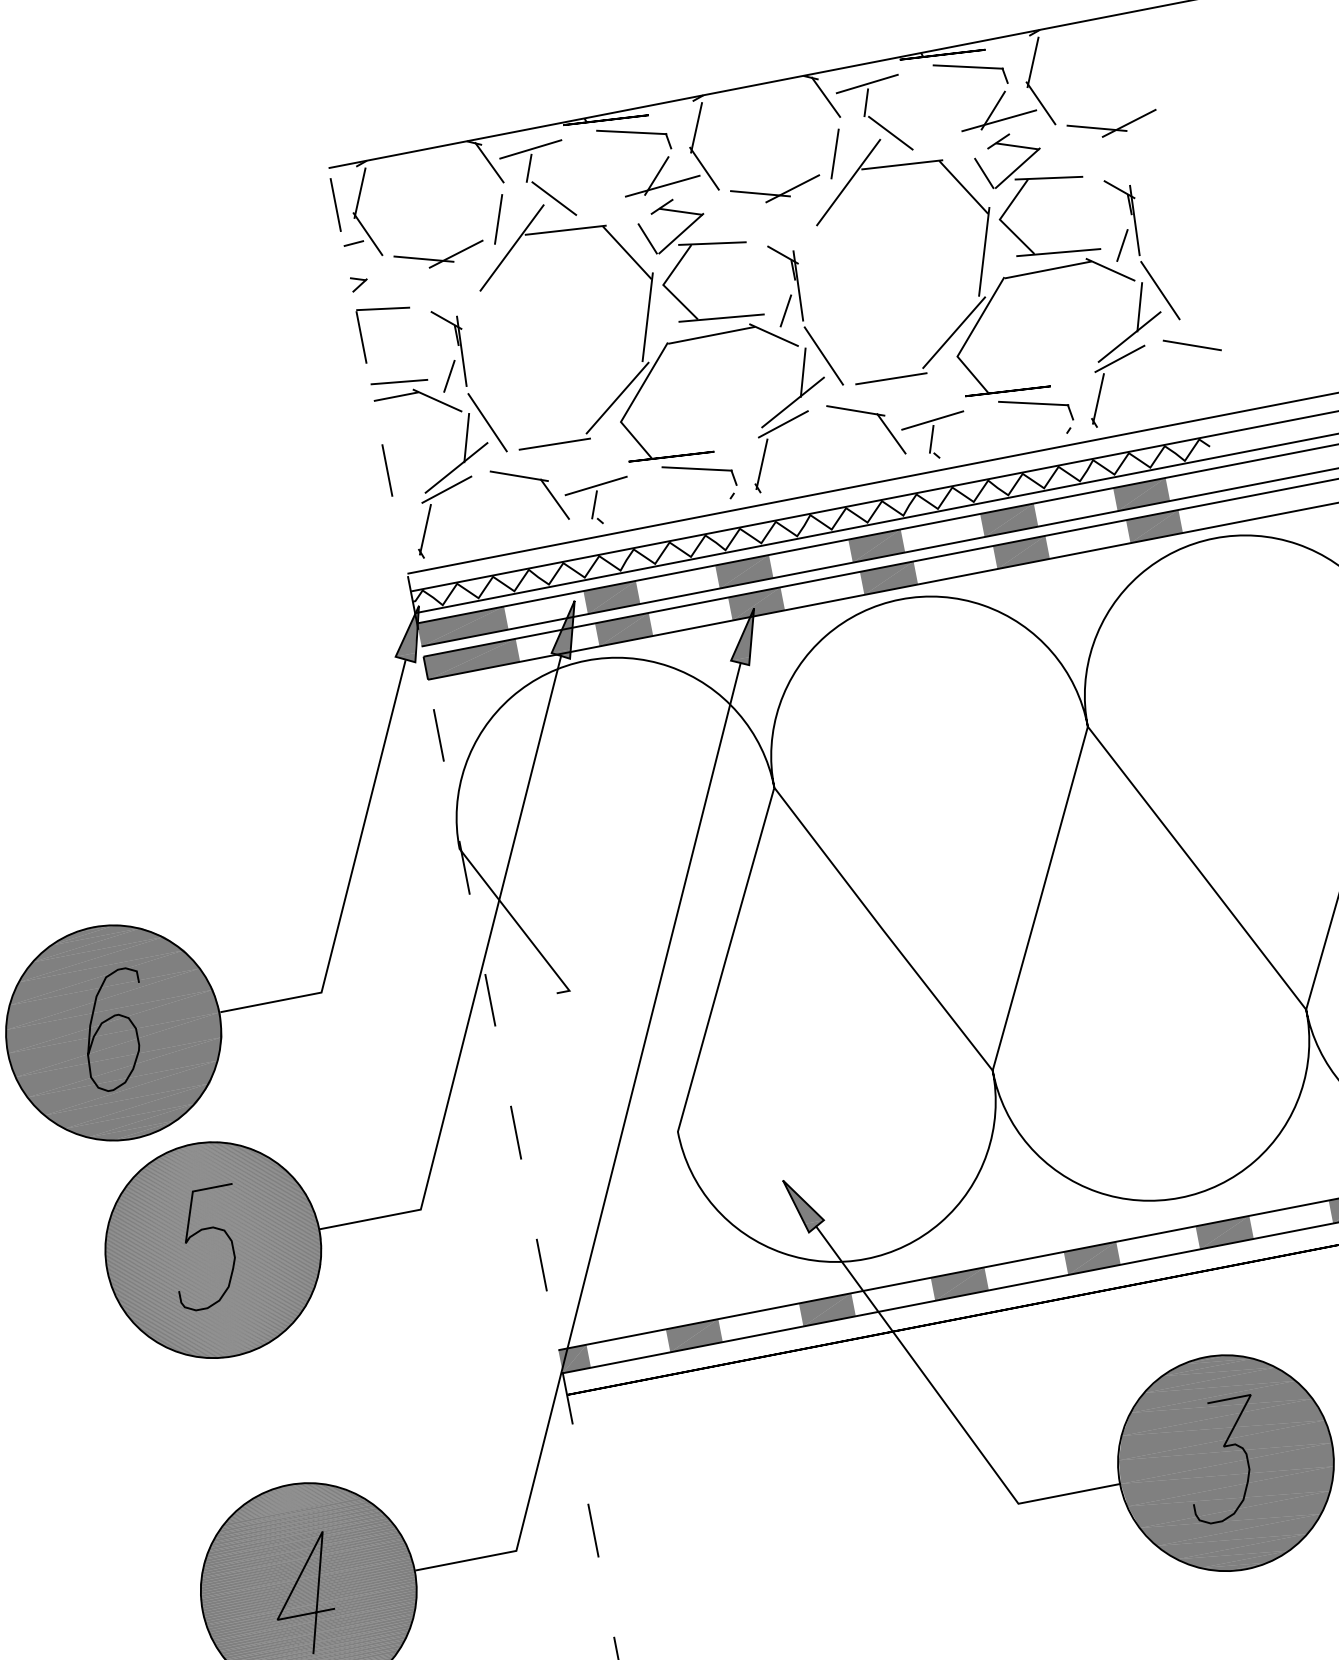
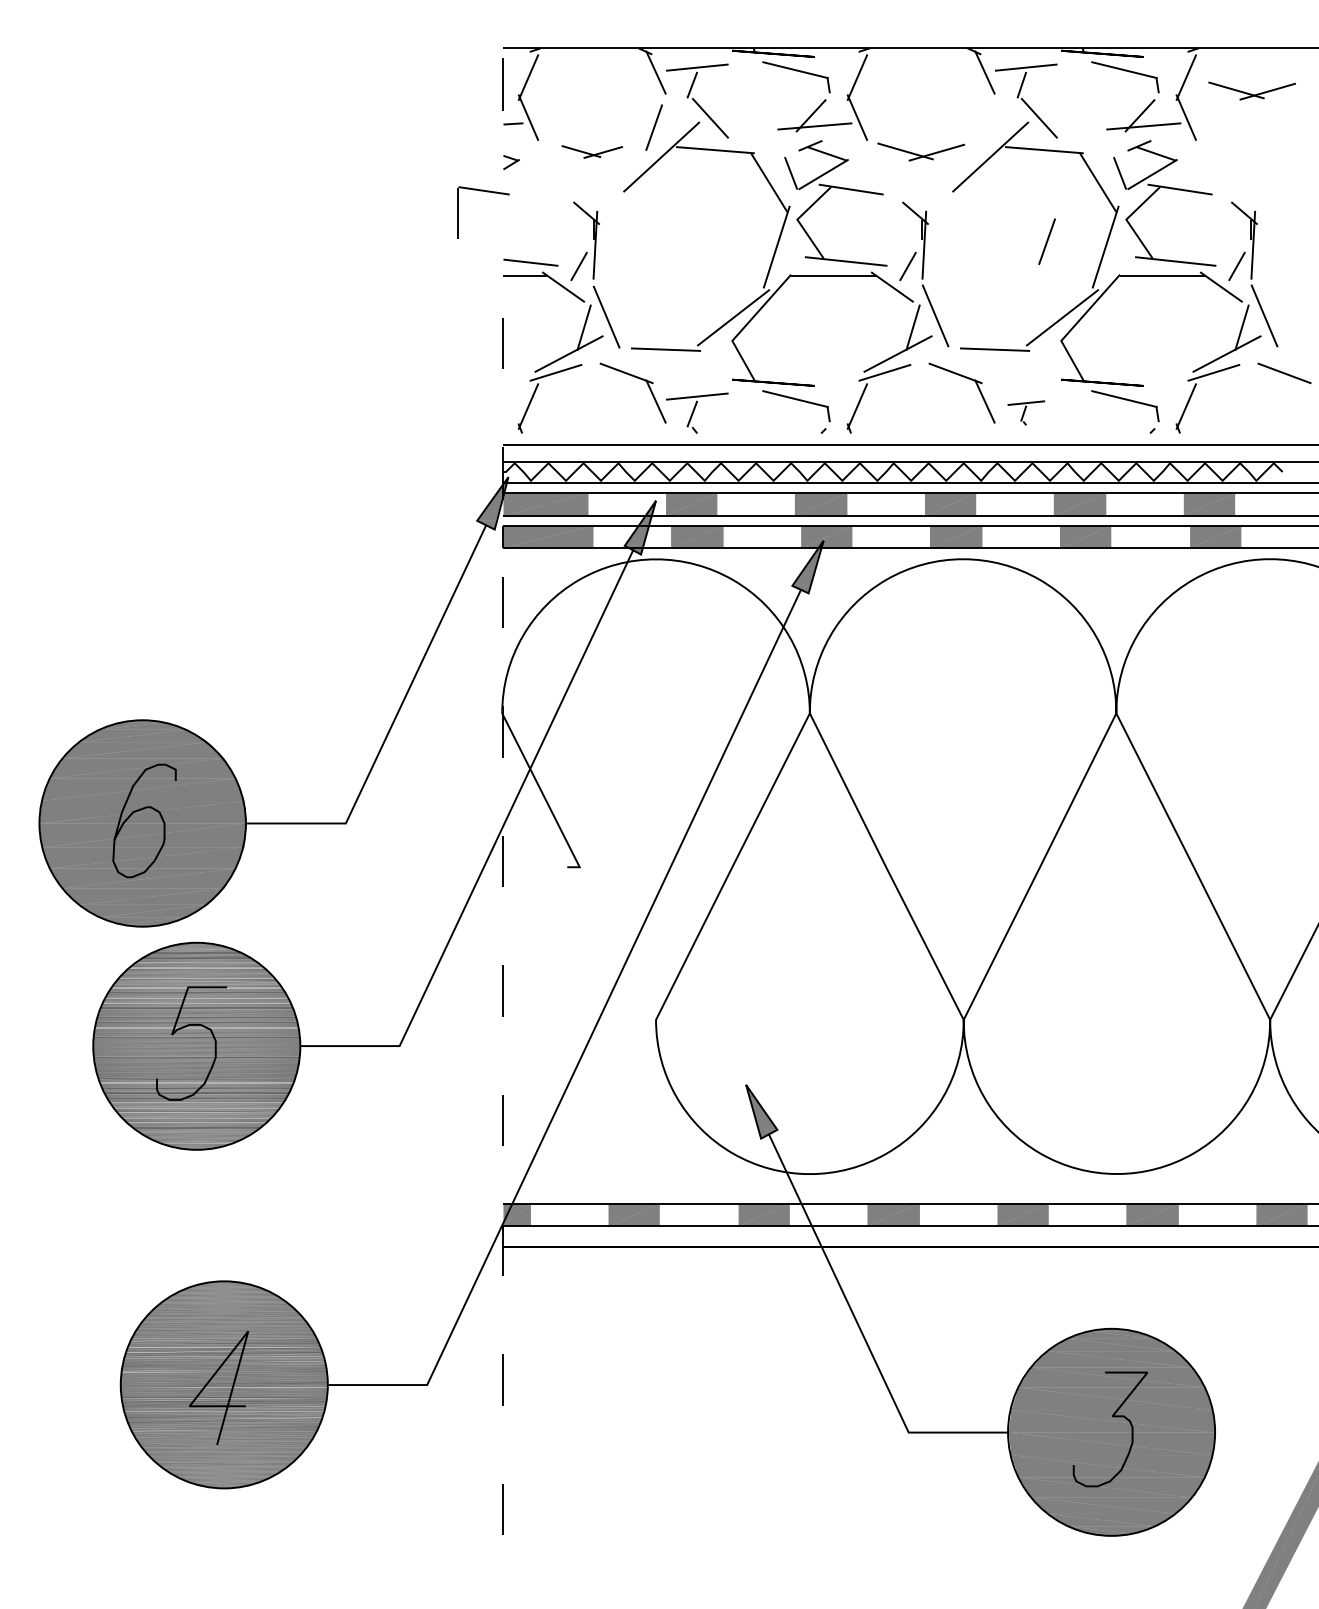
part: (1112, 125) -> (1251, 90), moved
line: (834, 153) -> (1046, 241), moved
part: (440, 256) -> (592, 151), size x0.7
part: (385, 310) -> (486, 192), moved
part: (936, 436) -> (1026, 412), size x0.6

